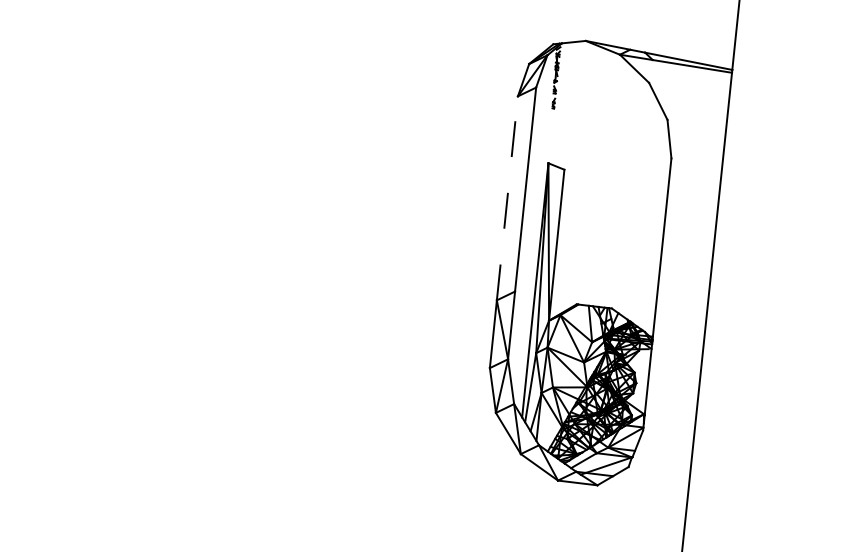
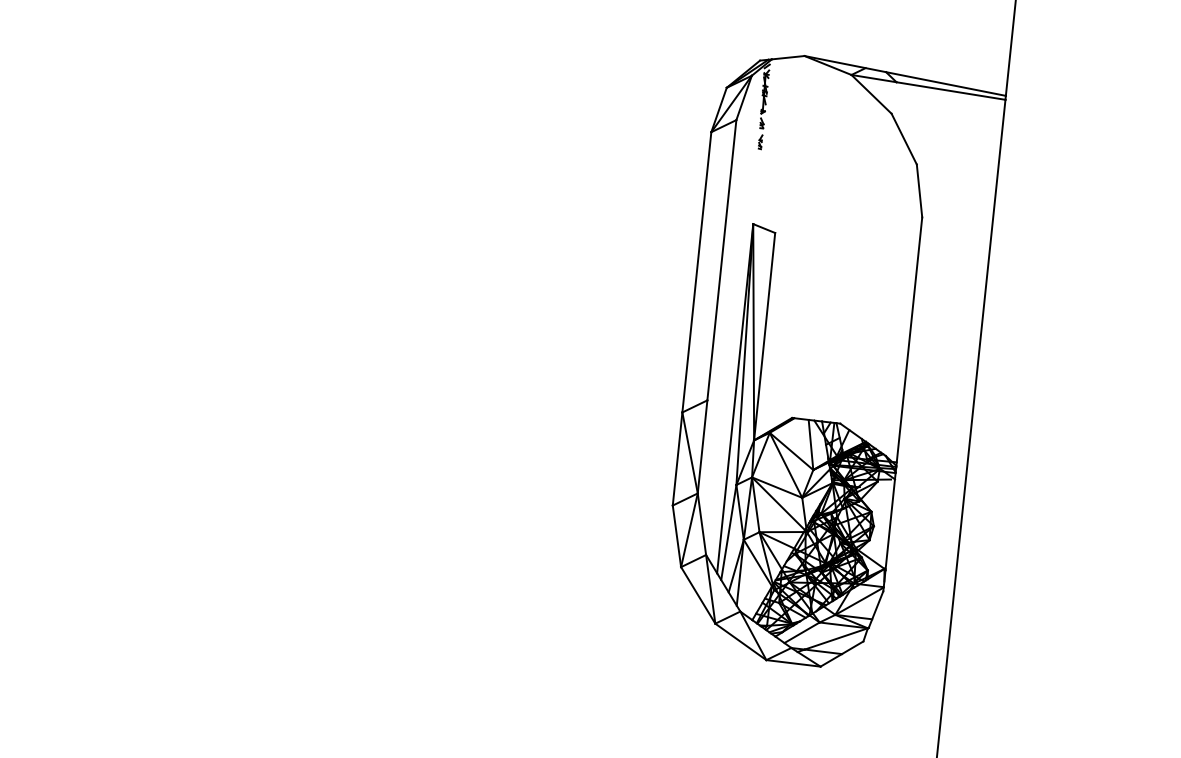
line: (507, 198) -> (696, 272), dashed -> solid

